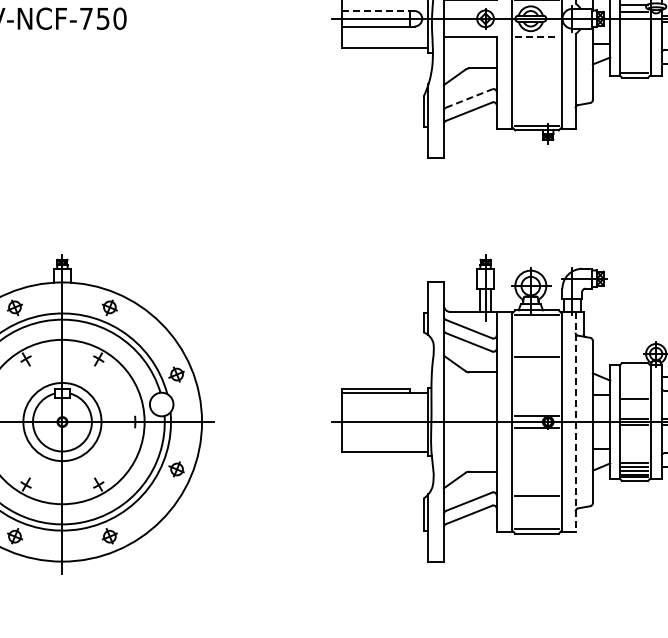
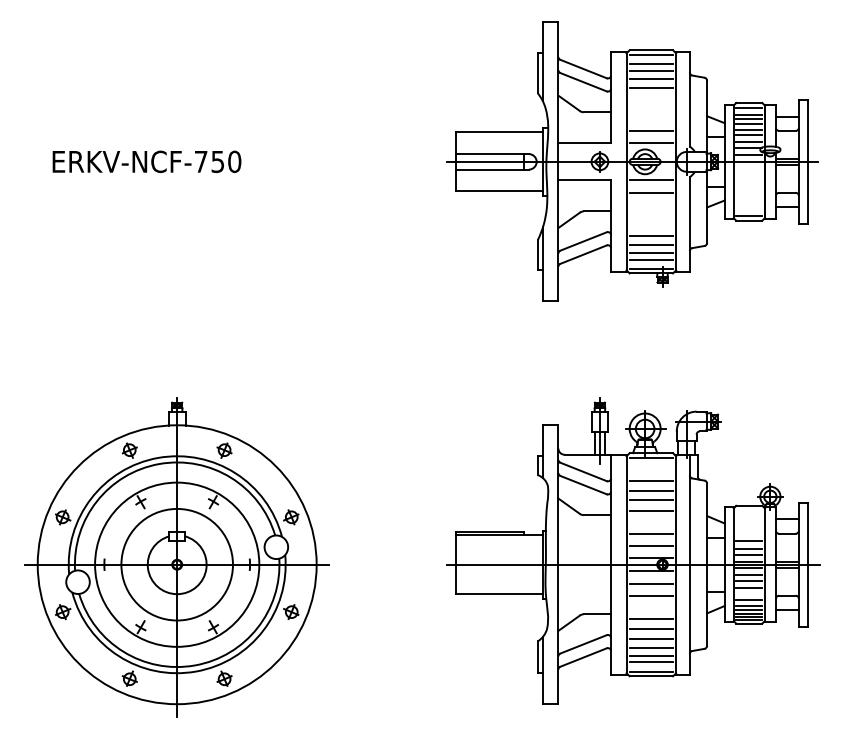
line: (379, 11) -> (493, 154), dashed -> solid
line: (537, 37) -> (651, 180), dashed -> solid
line: (537, 49) -> (651, 192), added
line: (537, 93) -> (651, 236), added
line: (469, 98) -> (583, 241), dashed -> solid
line: (537, 102) -> (651, 245), added
line: (537, 109) -> (651, 252), added
line: (537, 116) -> (651, 259), added
line: (537, 338) -> (651, 481), added
line: (537, 347) -> (651, 490), added
line: (537, 367) -> (651, 510), added
line: (537, 390) -> (651, 533), added
line: (537, 402) -> (651, 545), added
line: (635, 405) -> (749, 548), added
line: (635, 411) -> (749, 554), added
circle: (61, 421) -> (176, 564), size x1.43
line: (575, 422) -> (689, 565), dashed -> solid
line: (635, 431) -> (749, 574), added
line: (635, 437) -> (749, 580), added
line: (537, 440) -> (651, 583), added
line: (635, 445) -> (749, 588), added
line: (537, 452) -> (651, 595), added
line: (635, 456) -> (749, 599), added
line: (537, 475) -> (651, 618), added
line: (537, 486) -> (651, 629), added
line: (537, 505) -> (651, 648), added
line: (537, 512) -> (651, 655), added
line: (537, 519) -> (651, 662), added

